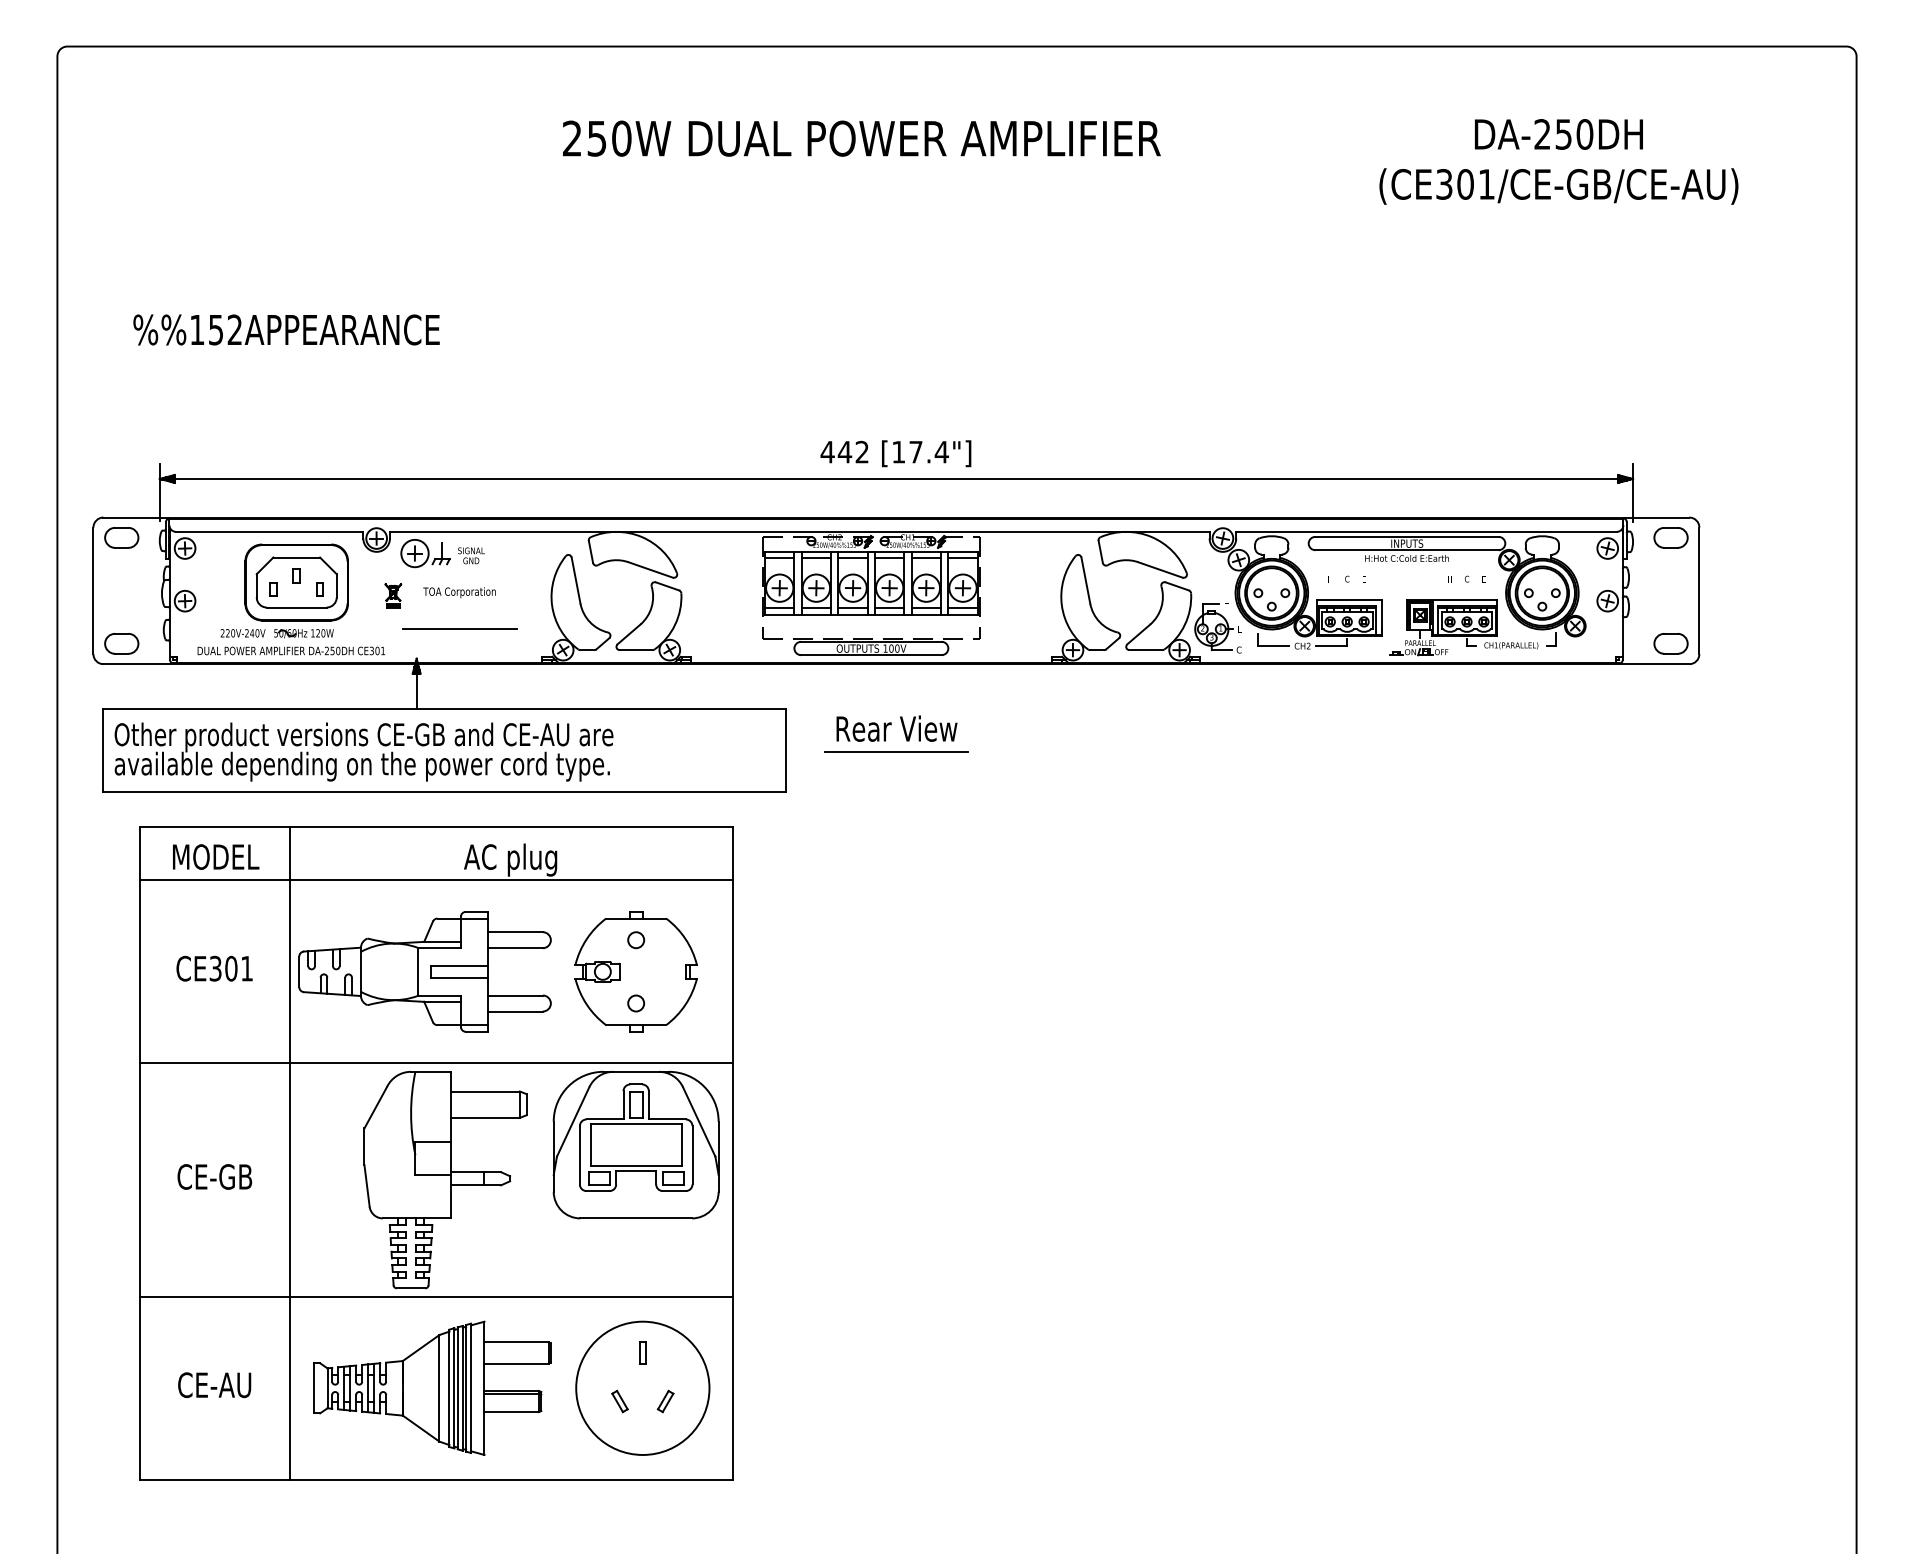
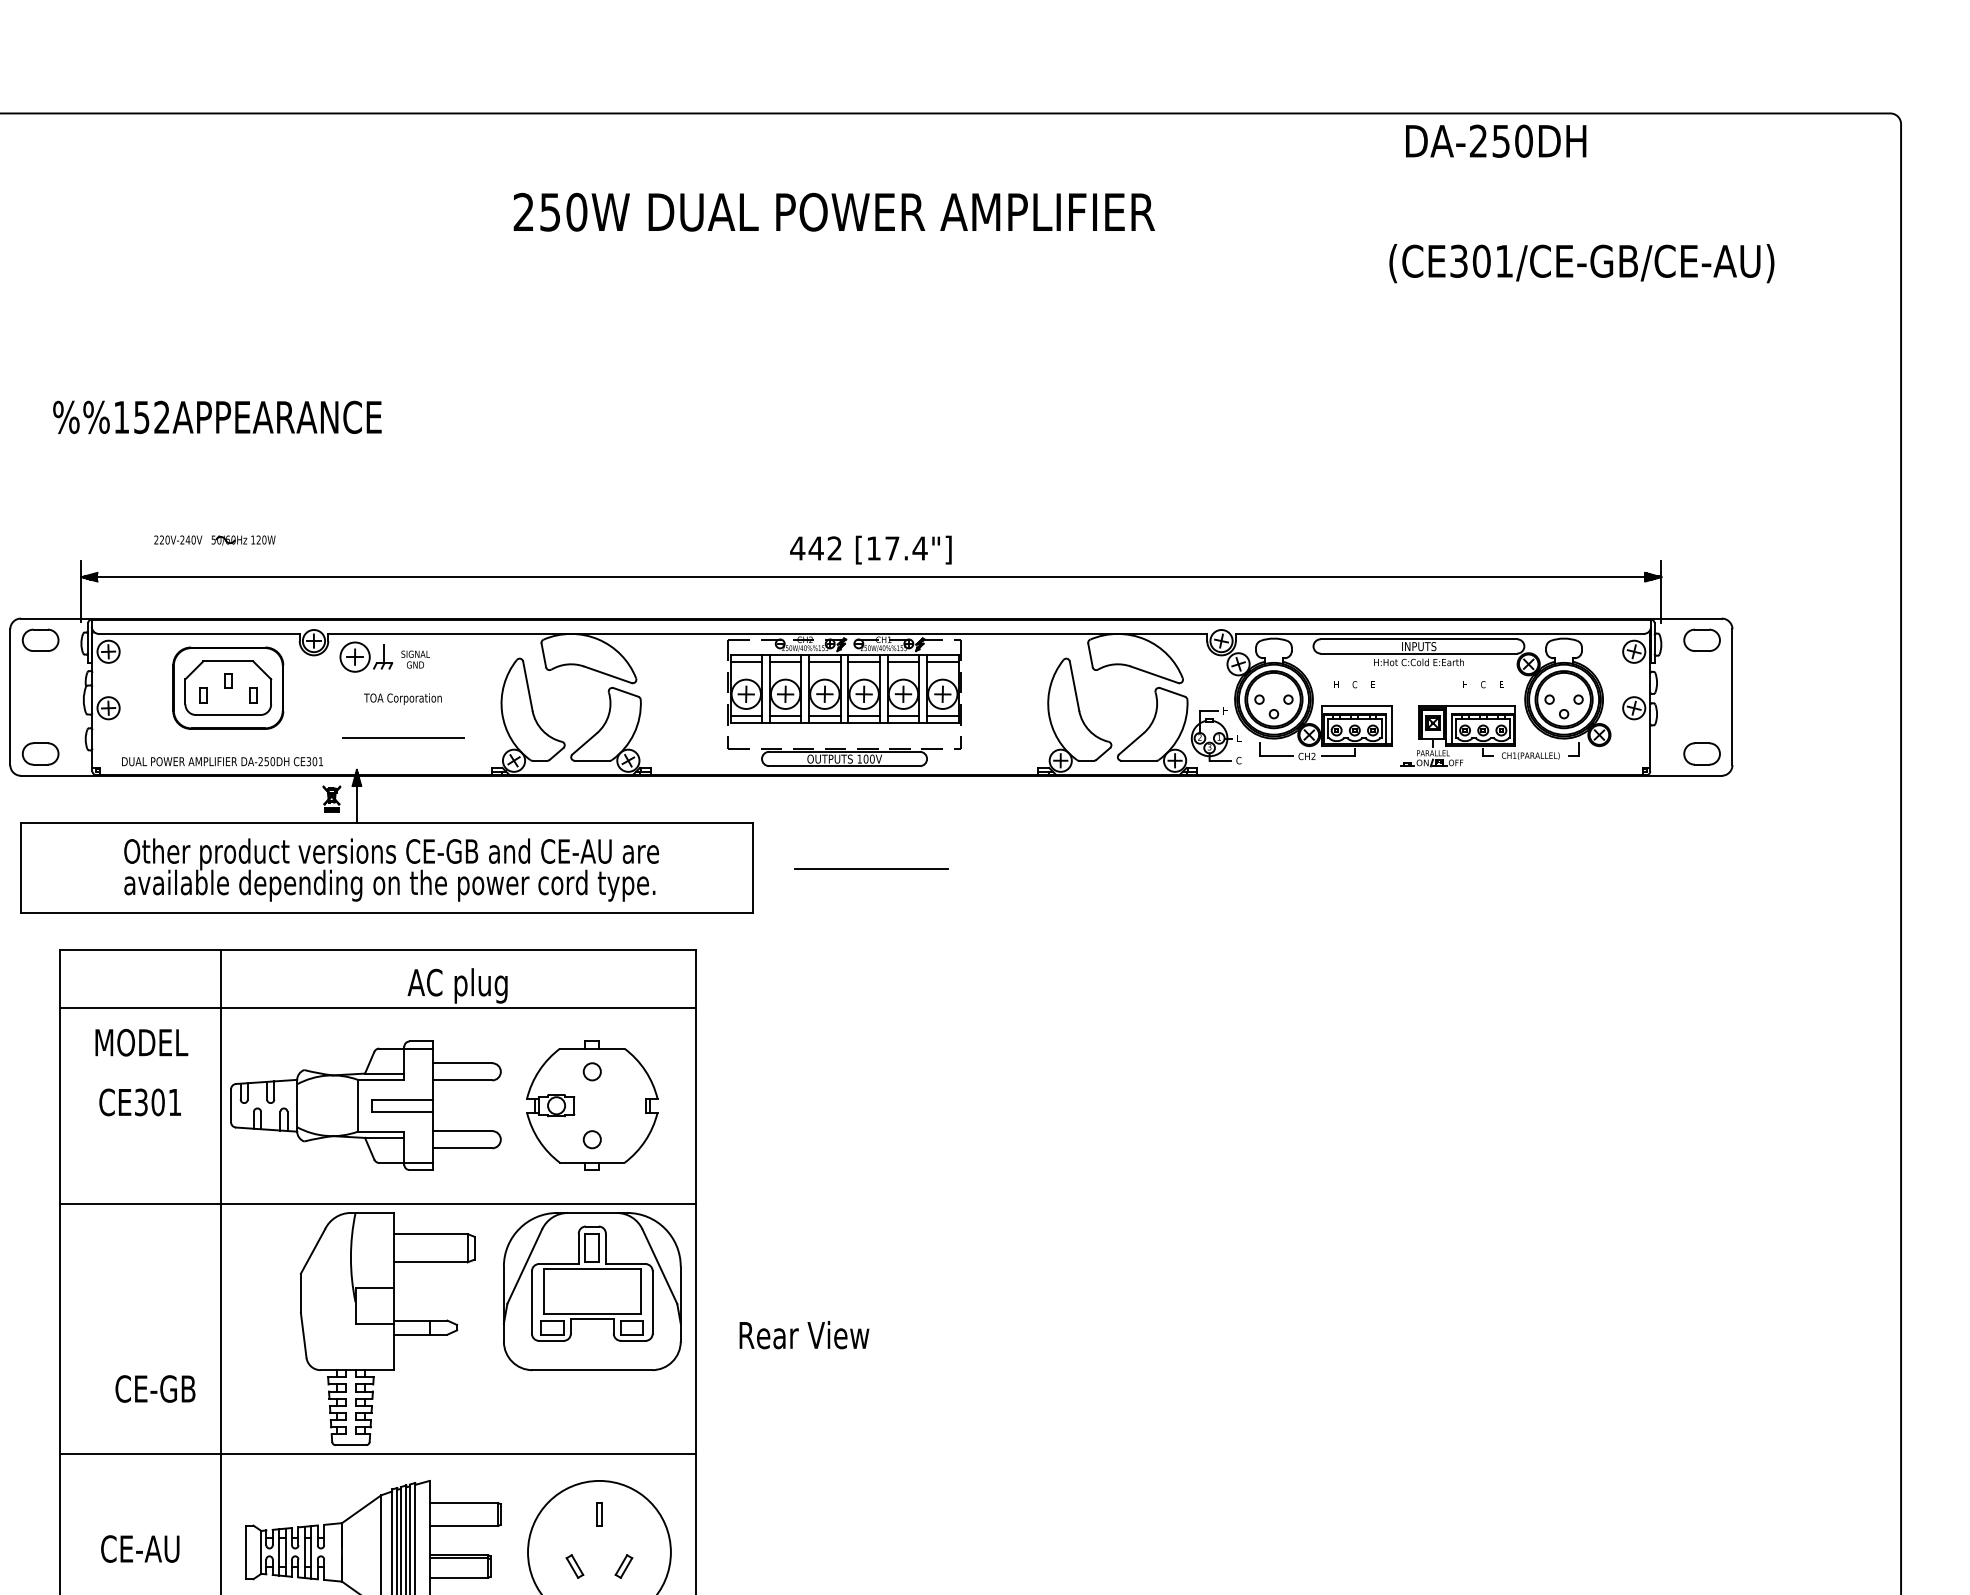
text: (1558, 134) -> (1495, 141), moved
part: (393, 595) -> (332, 798), moved
part: (276, 633) -> (214, 540), moved
text: (896, 728) -> (803, 1334), moved
text: (363, 751) -> (391, 869), moved
text: (216, 856) -> (142, 1042), moved
text: (214, 1176) -> (155, 1388), moved

